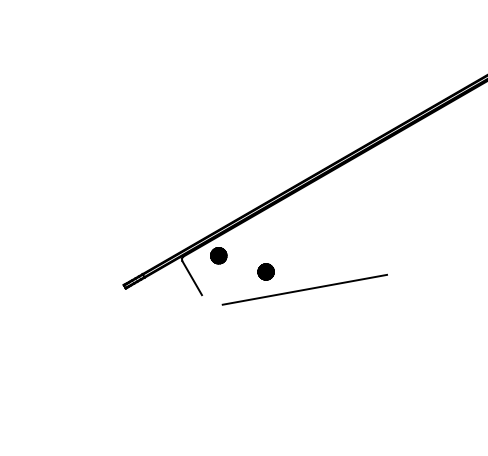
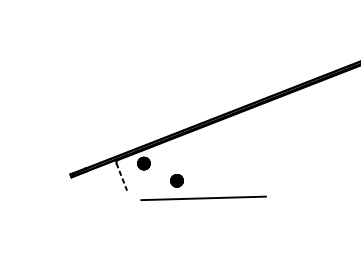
line: (192, 278) -> (121, 177), solid -> dashed

